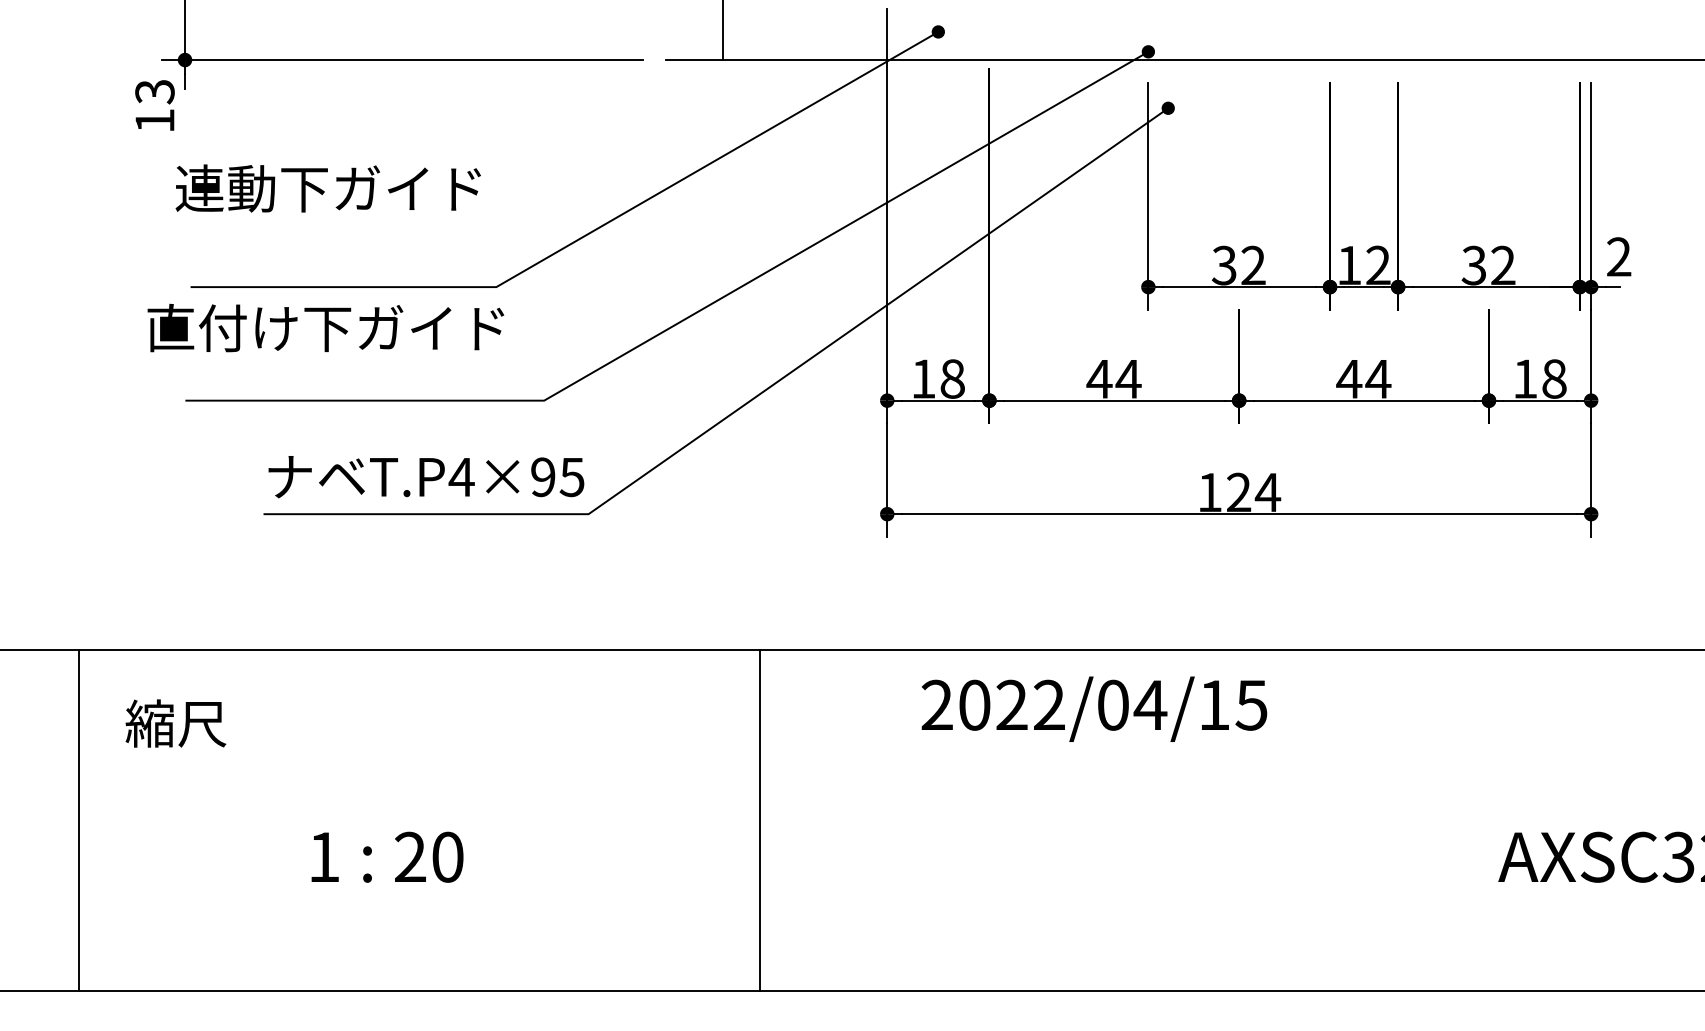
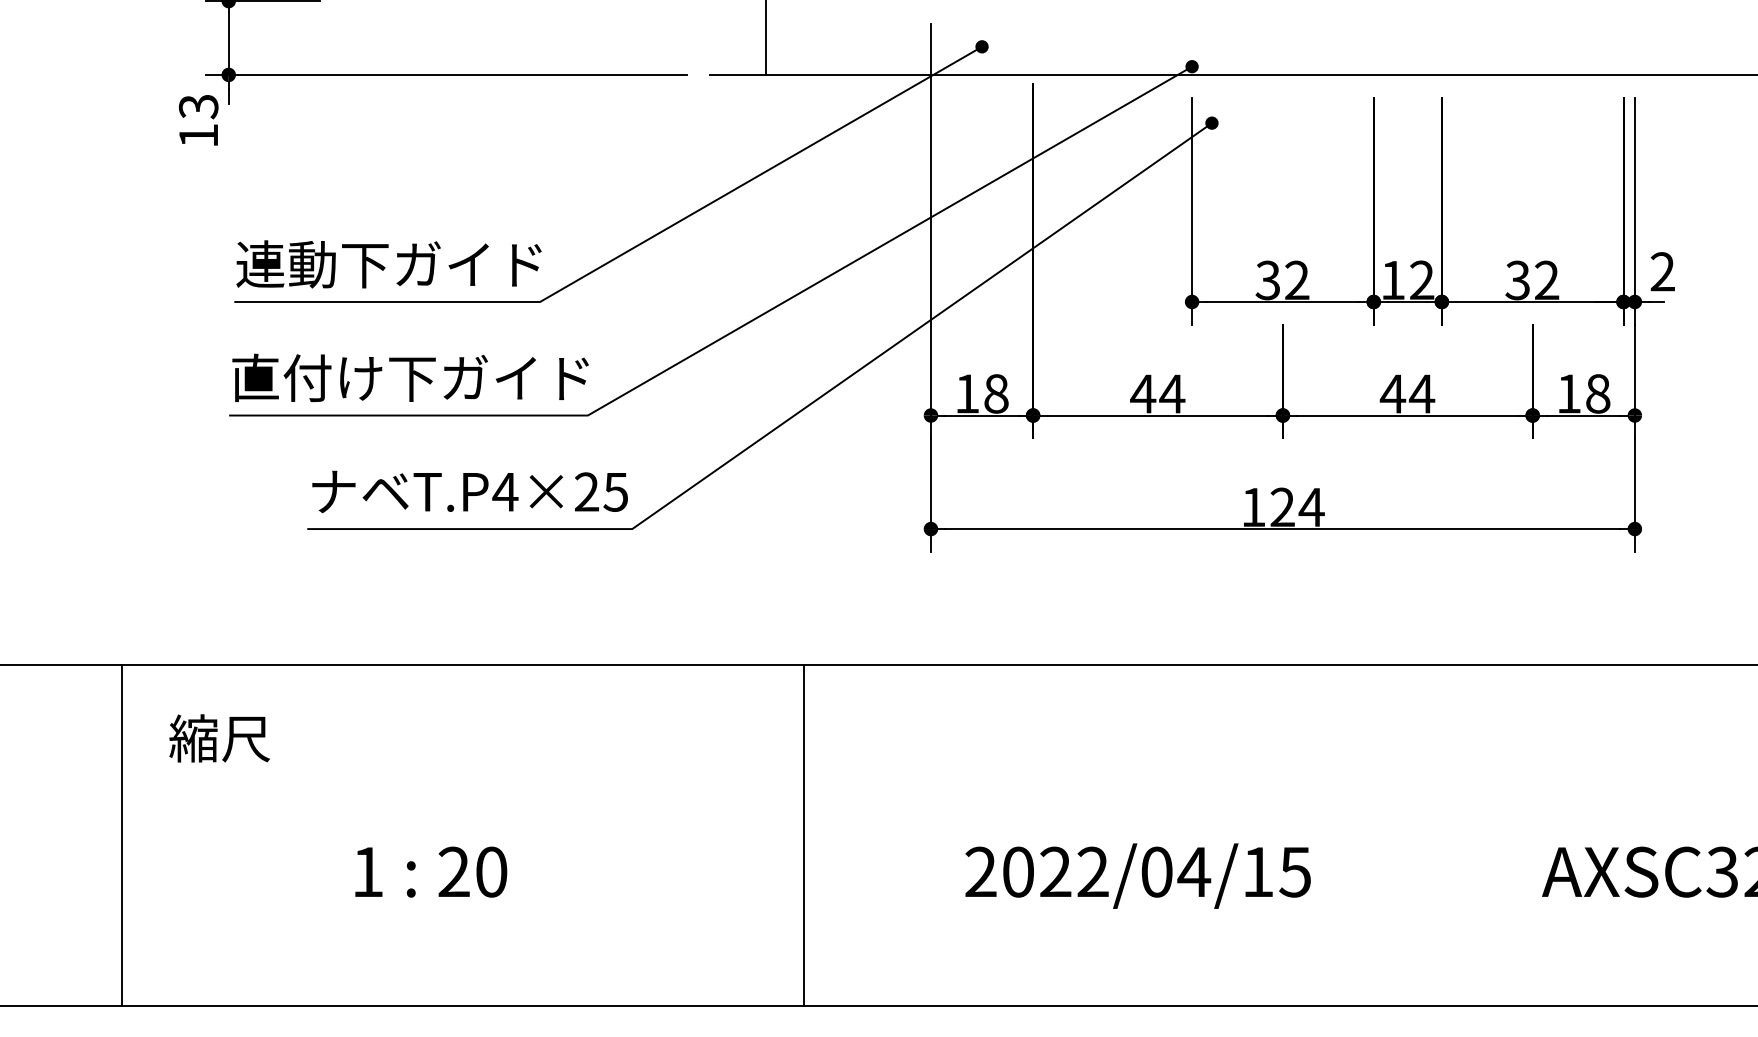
text: (327, 188) -> (388, 264), moved
text: (325, 327) -> (410, 377), moved
text: (542, 476) -> (586, 491), T.P4×95 -> T.P4×25
text: (1093, 708) -> (1137, 875), moved

